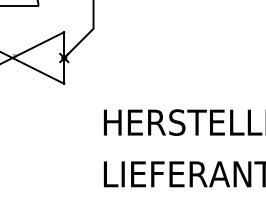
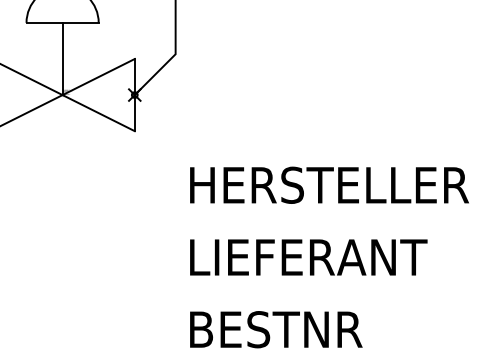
line: (12, 31) -> (62, 58), added

